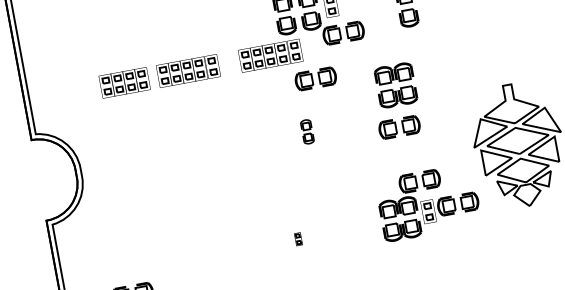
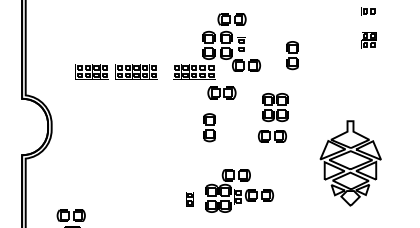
part: (307, 131) -> (209, 127), size x1.67
part: (428, 202) -> (239, 190), moved
part: (297, 239) -> (189, 199), size x1.67

